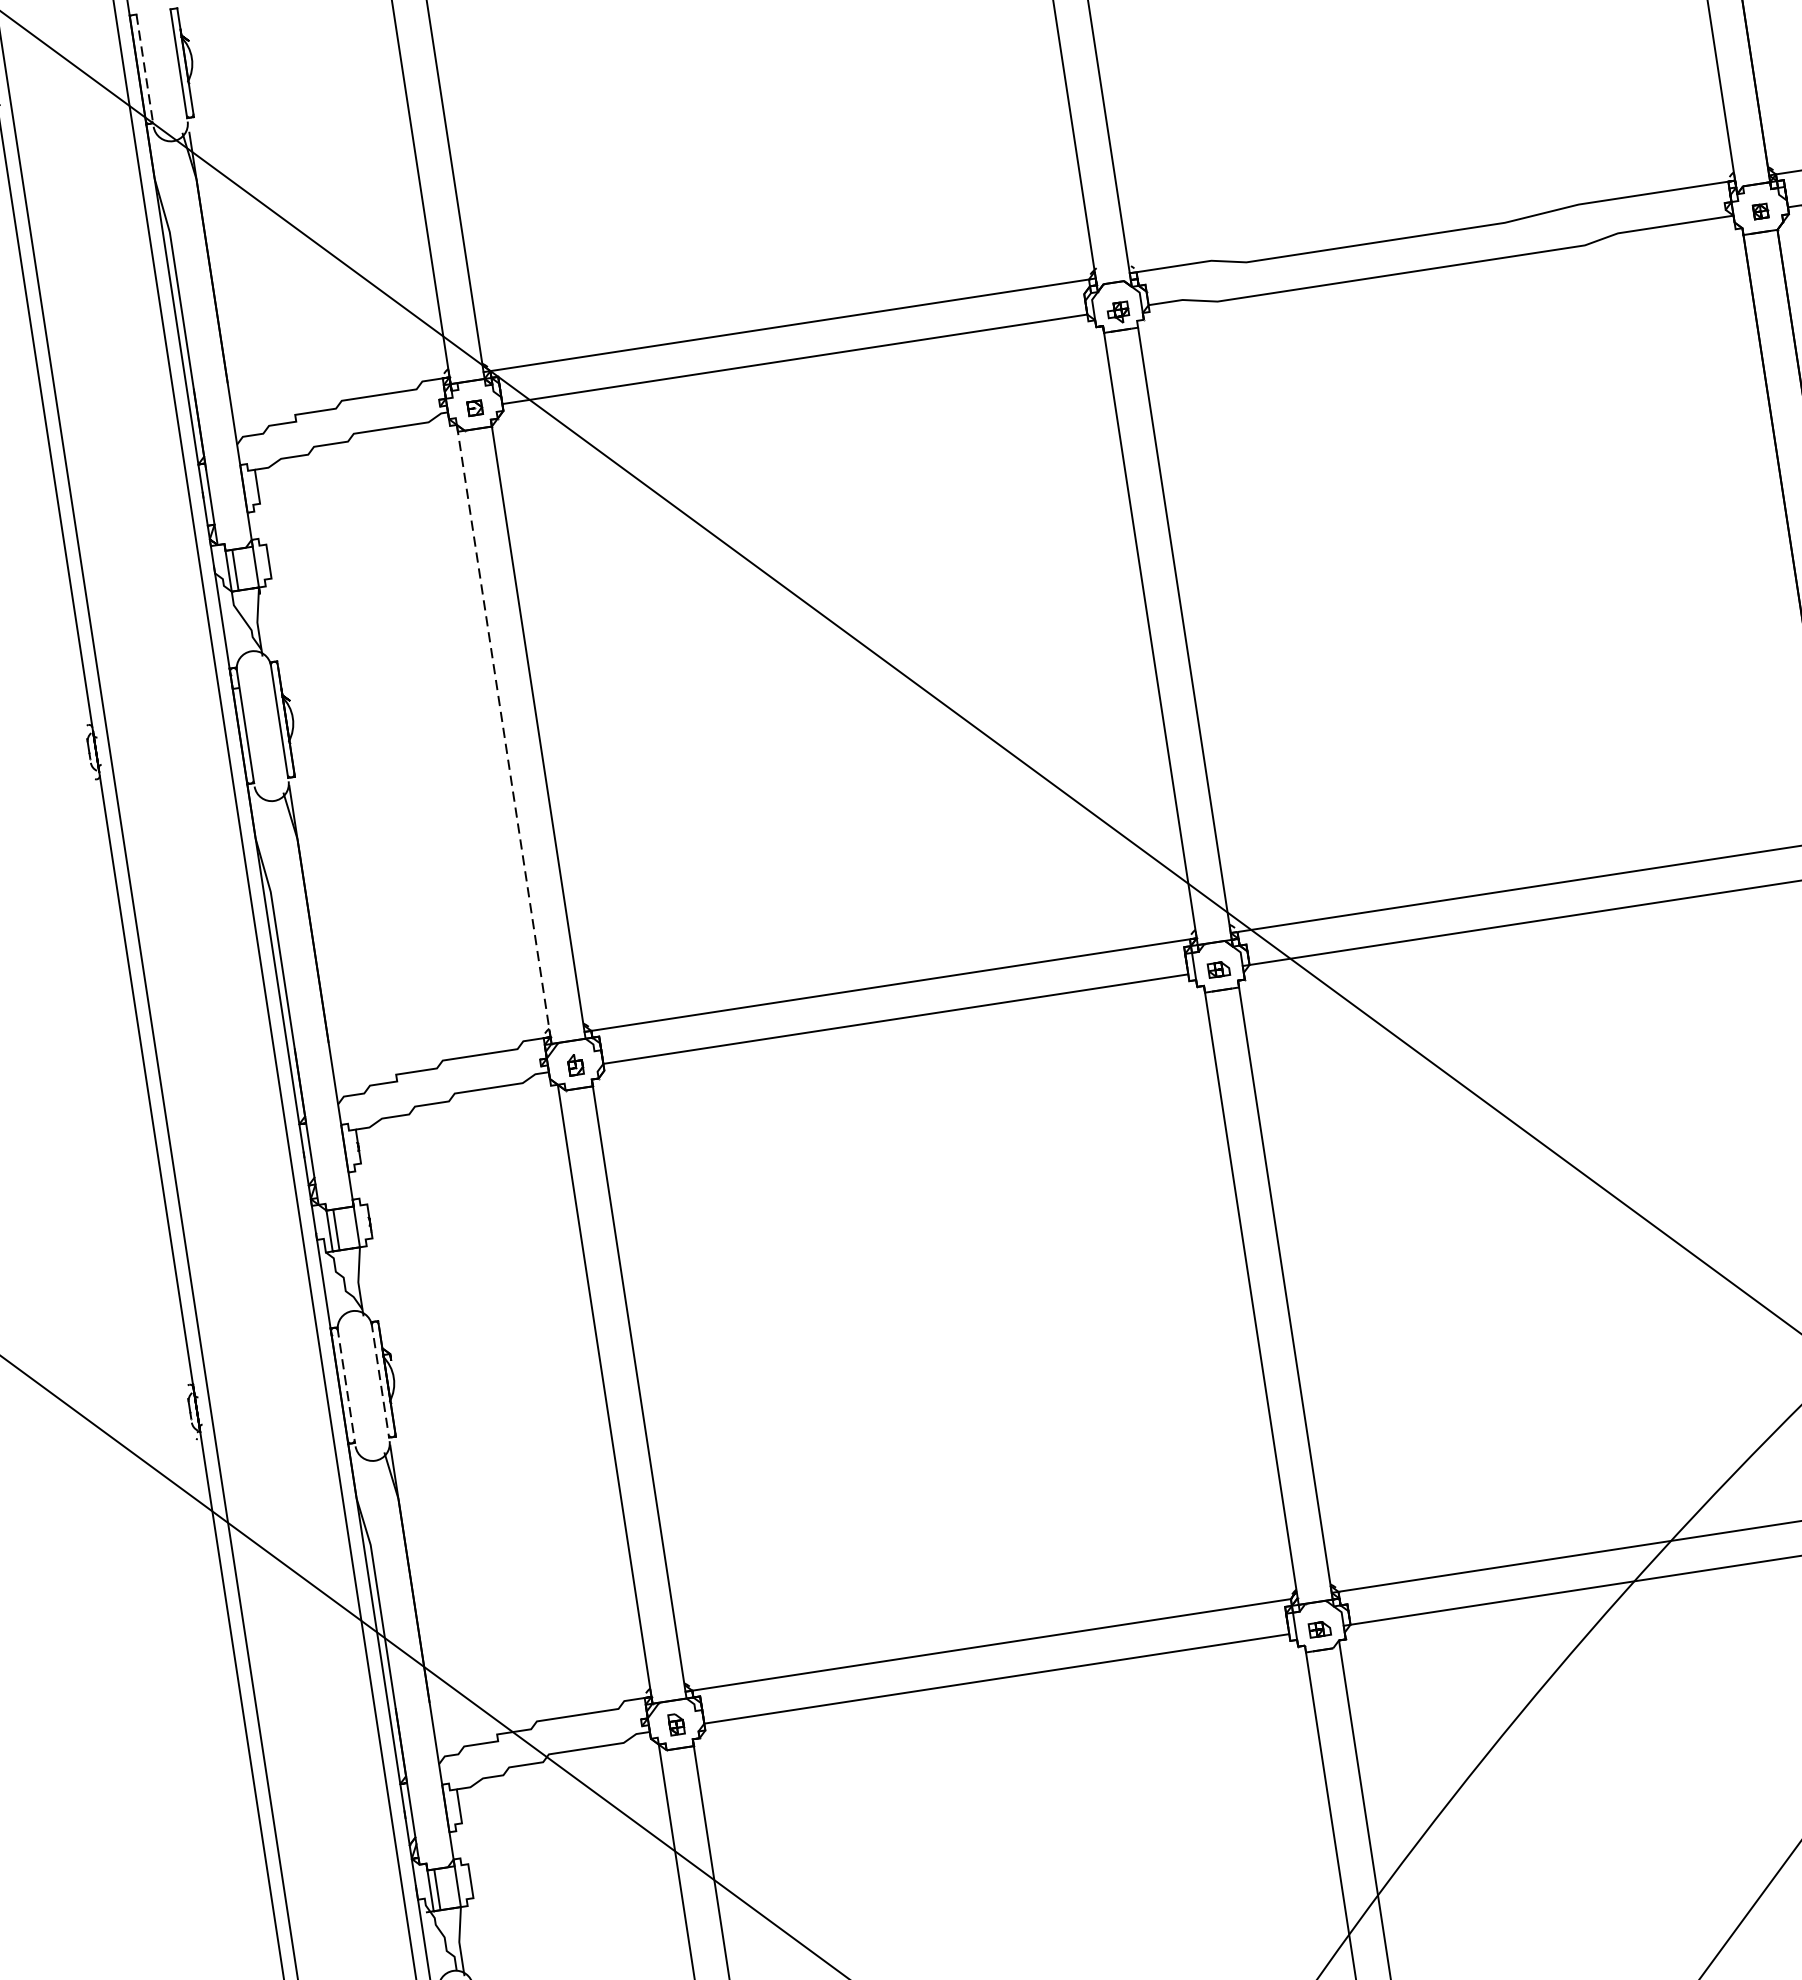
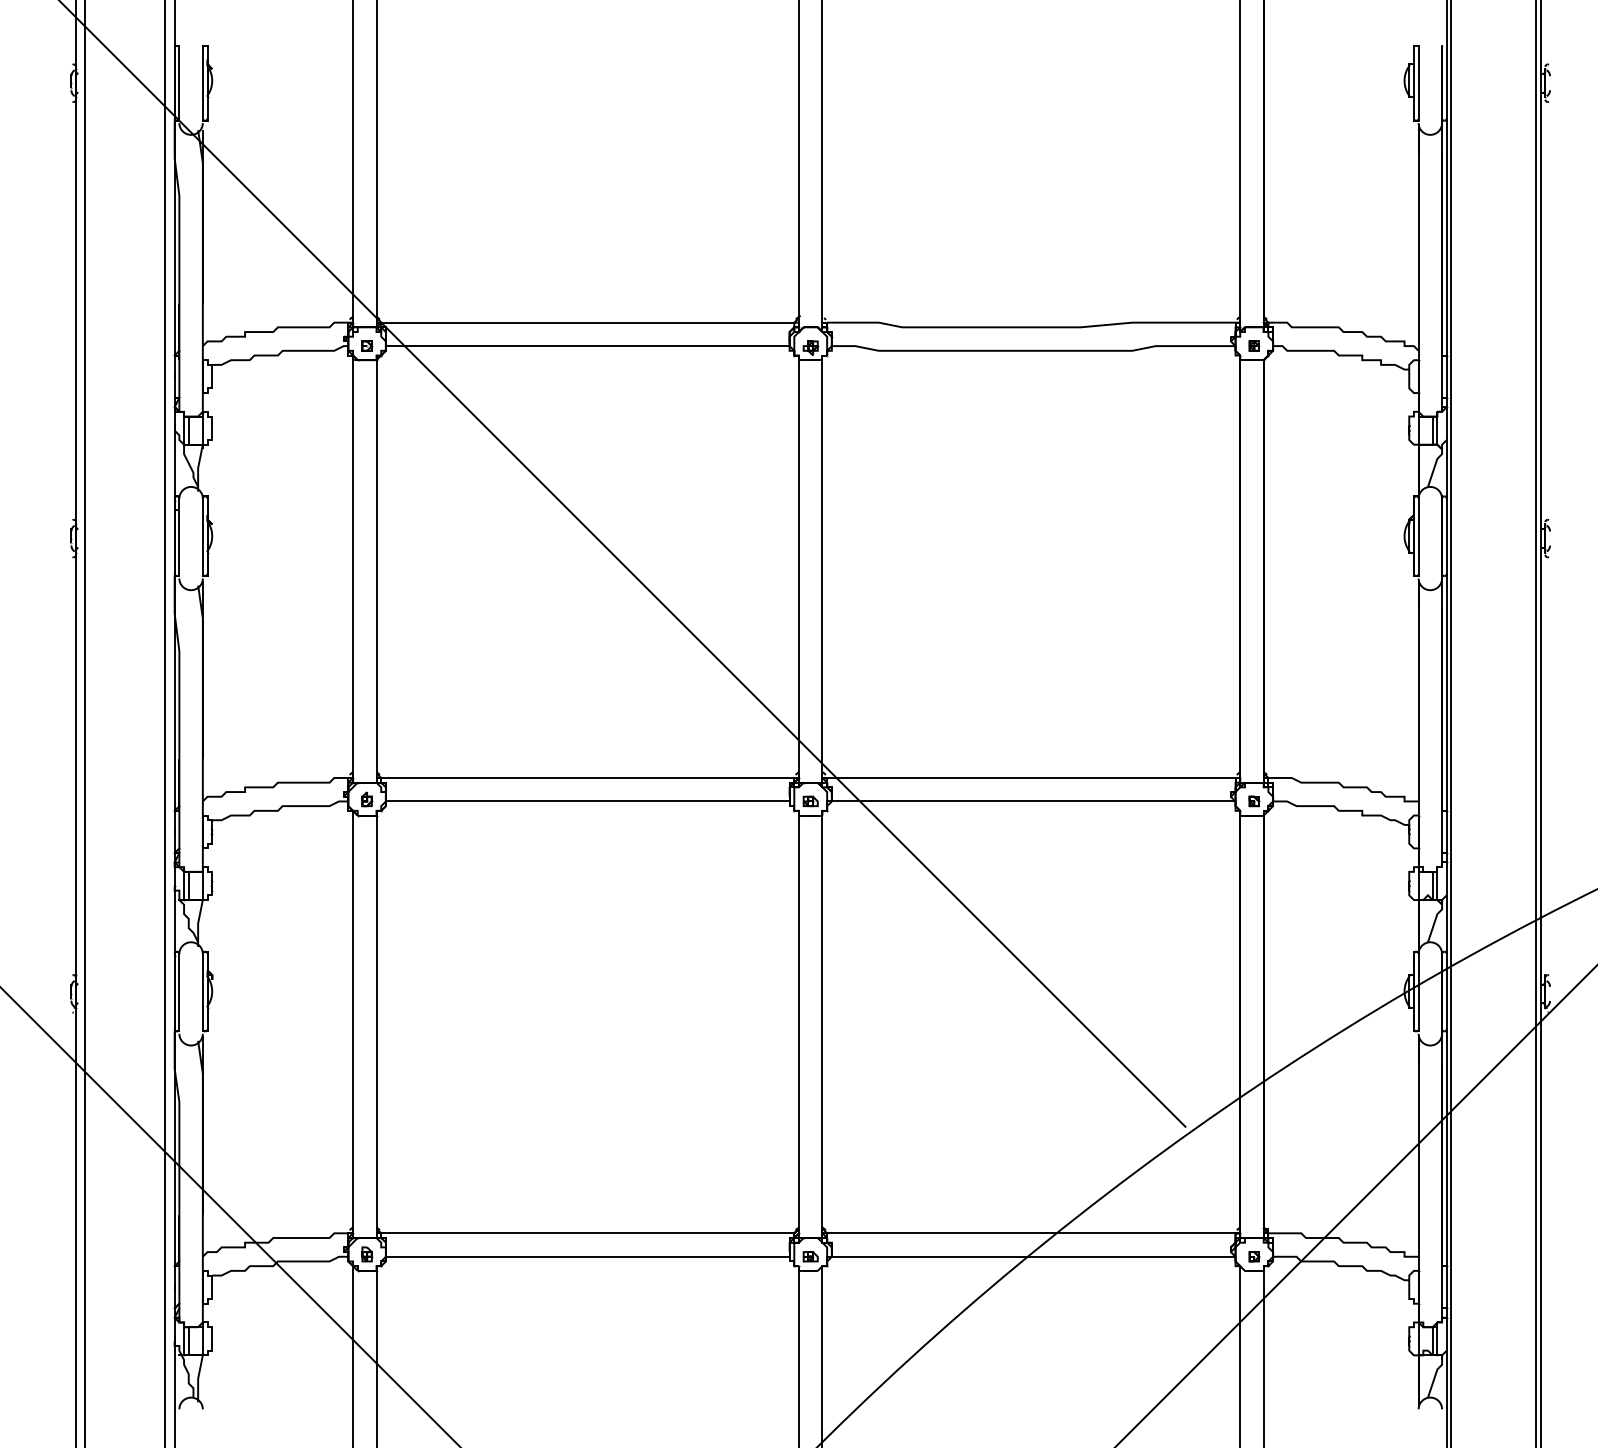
line: (145, 69) -> (179, 83), dashed -> solid
line: (504, 734) -> (353, 569), dashed -> solid
line: (379, 1379) -> (202, 991), dashed -> solid
line: (346, 1385) -> (179, 991), dashed -> solid

